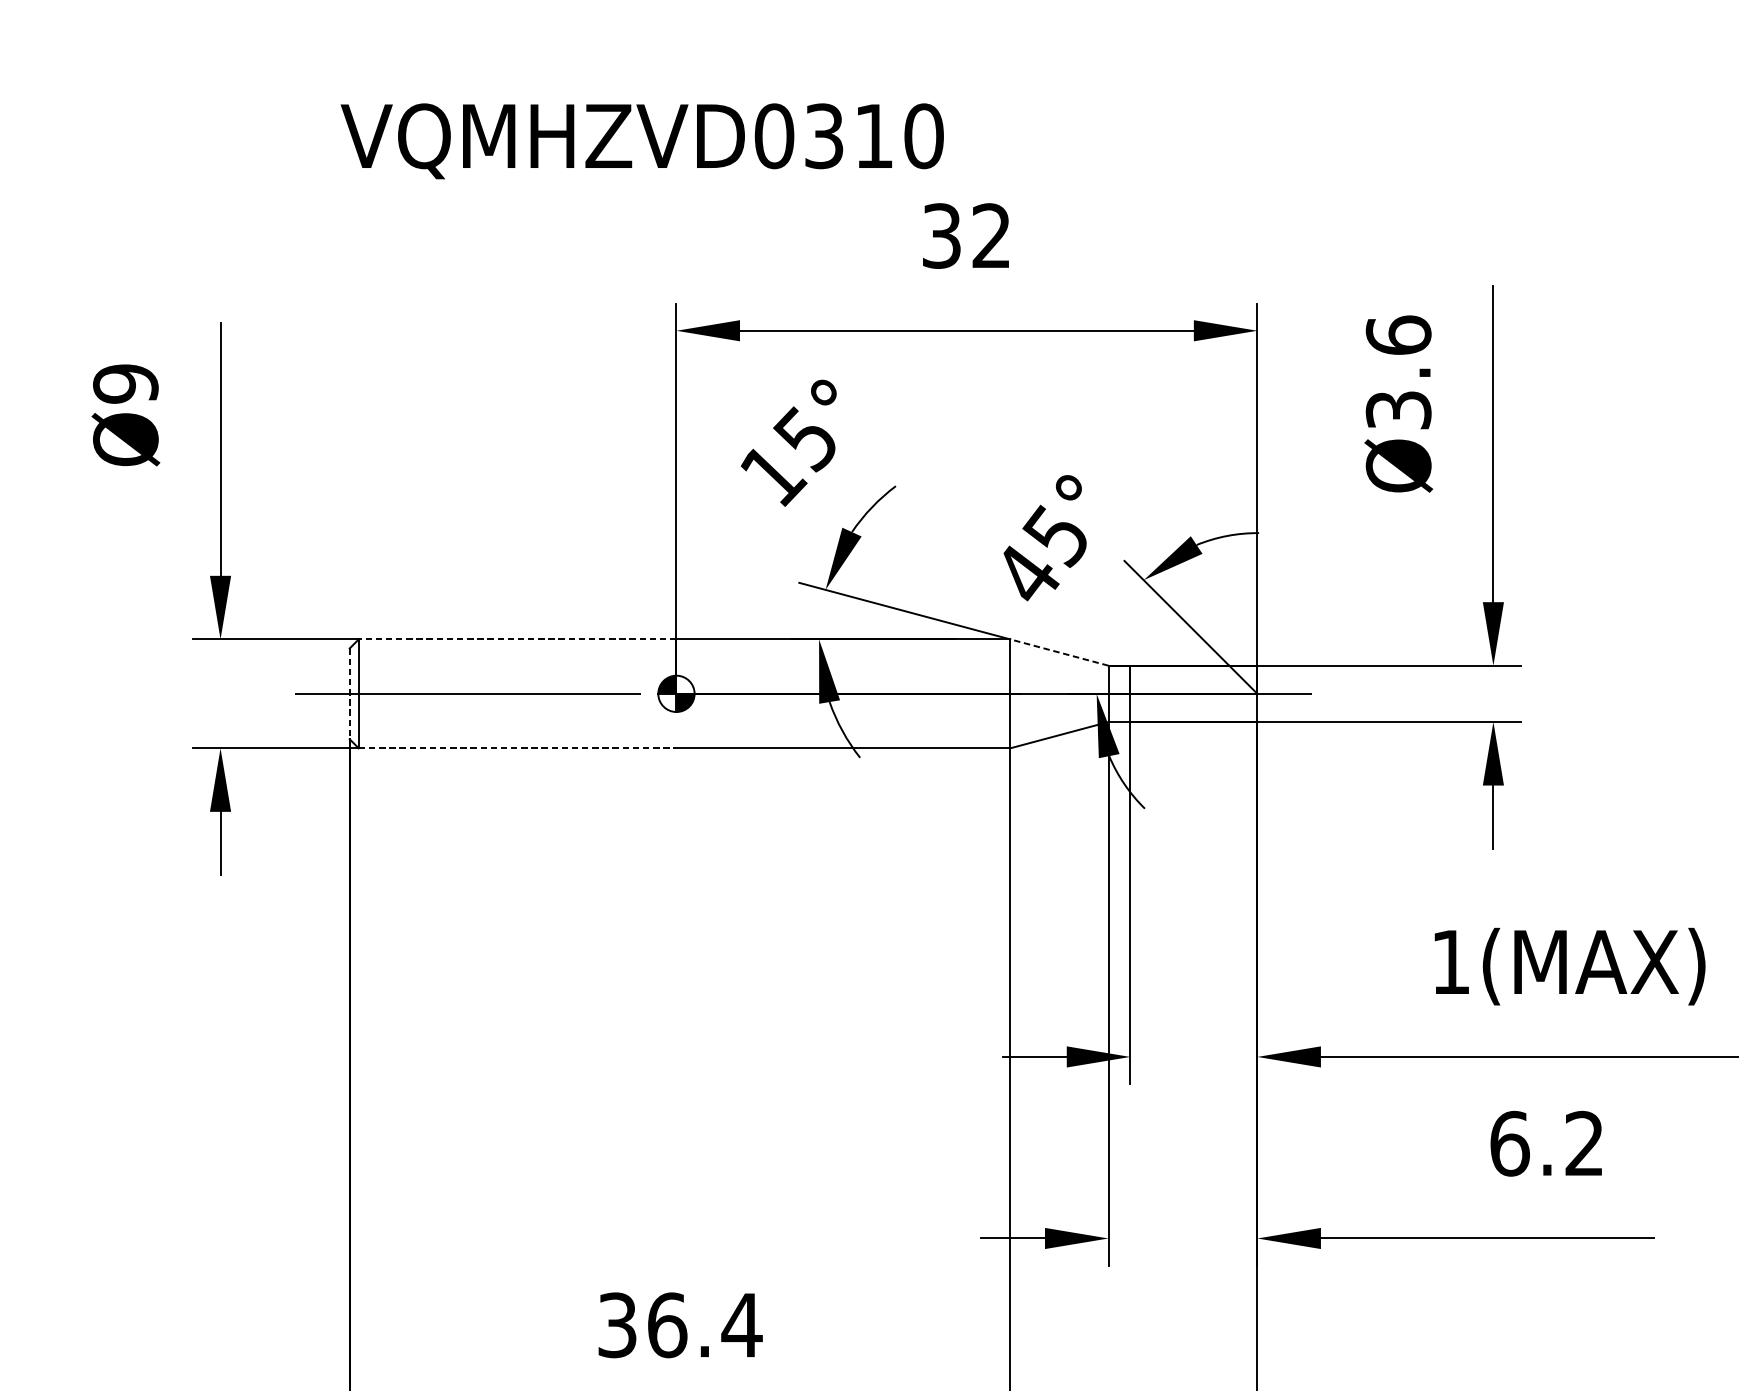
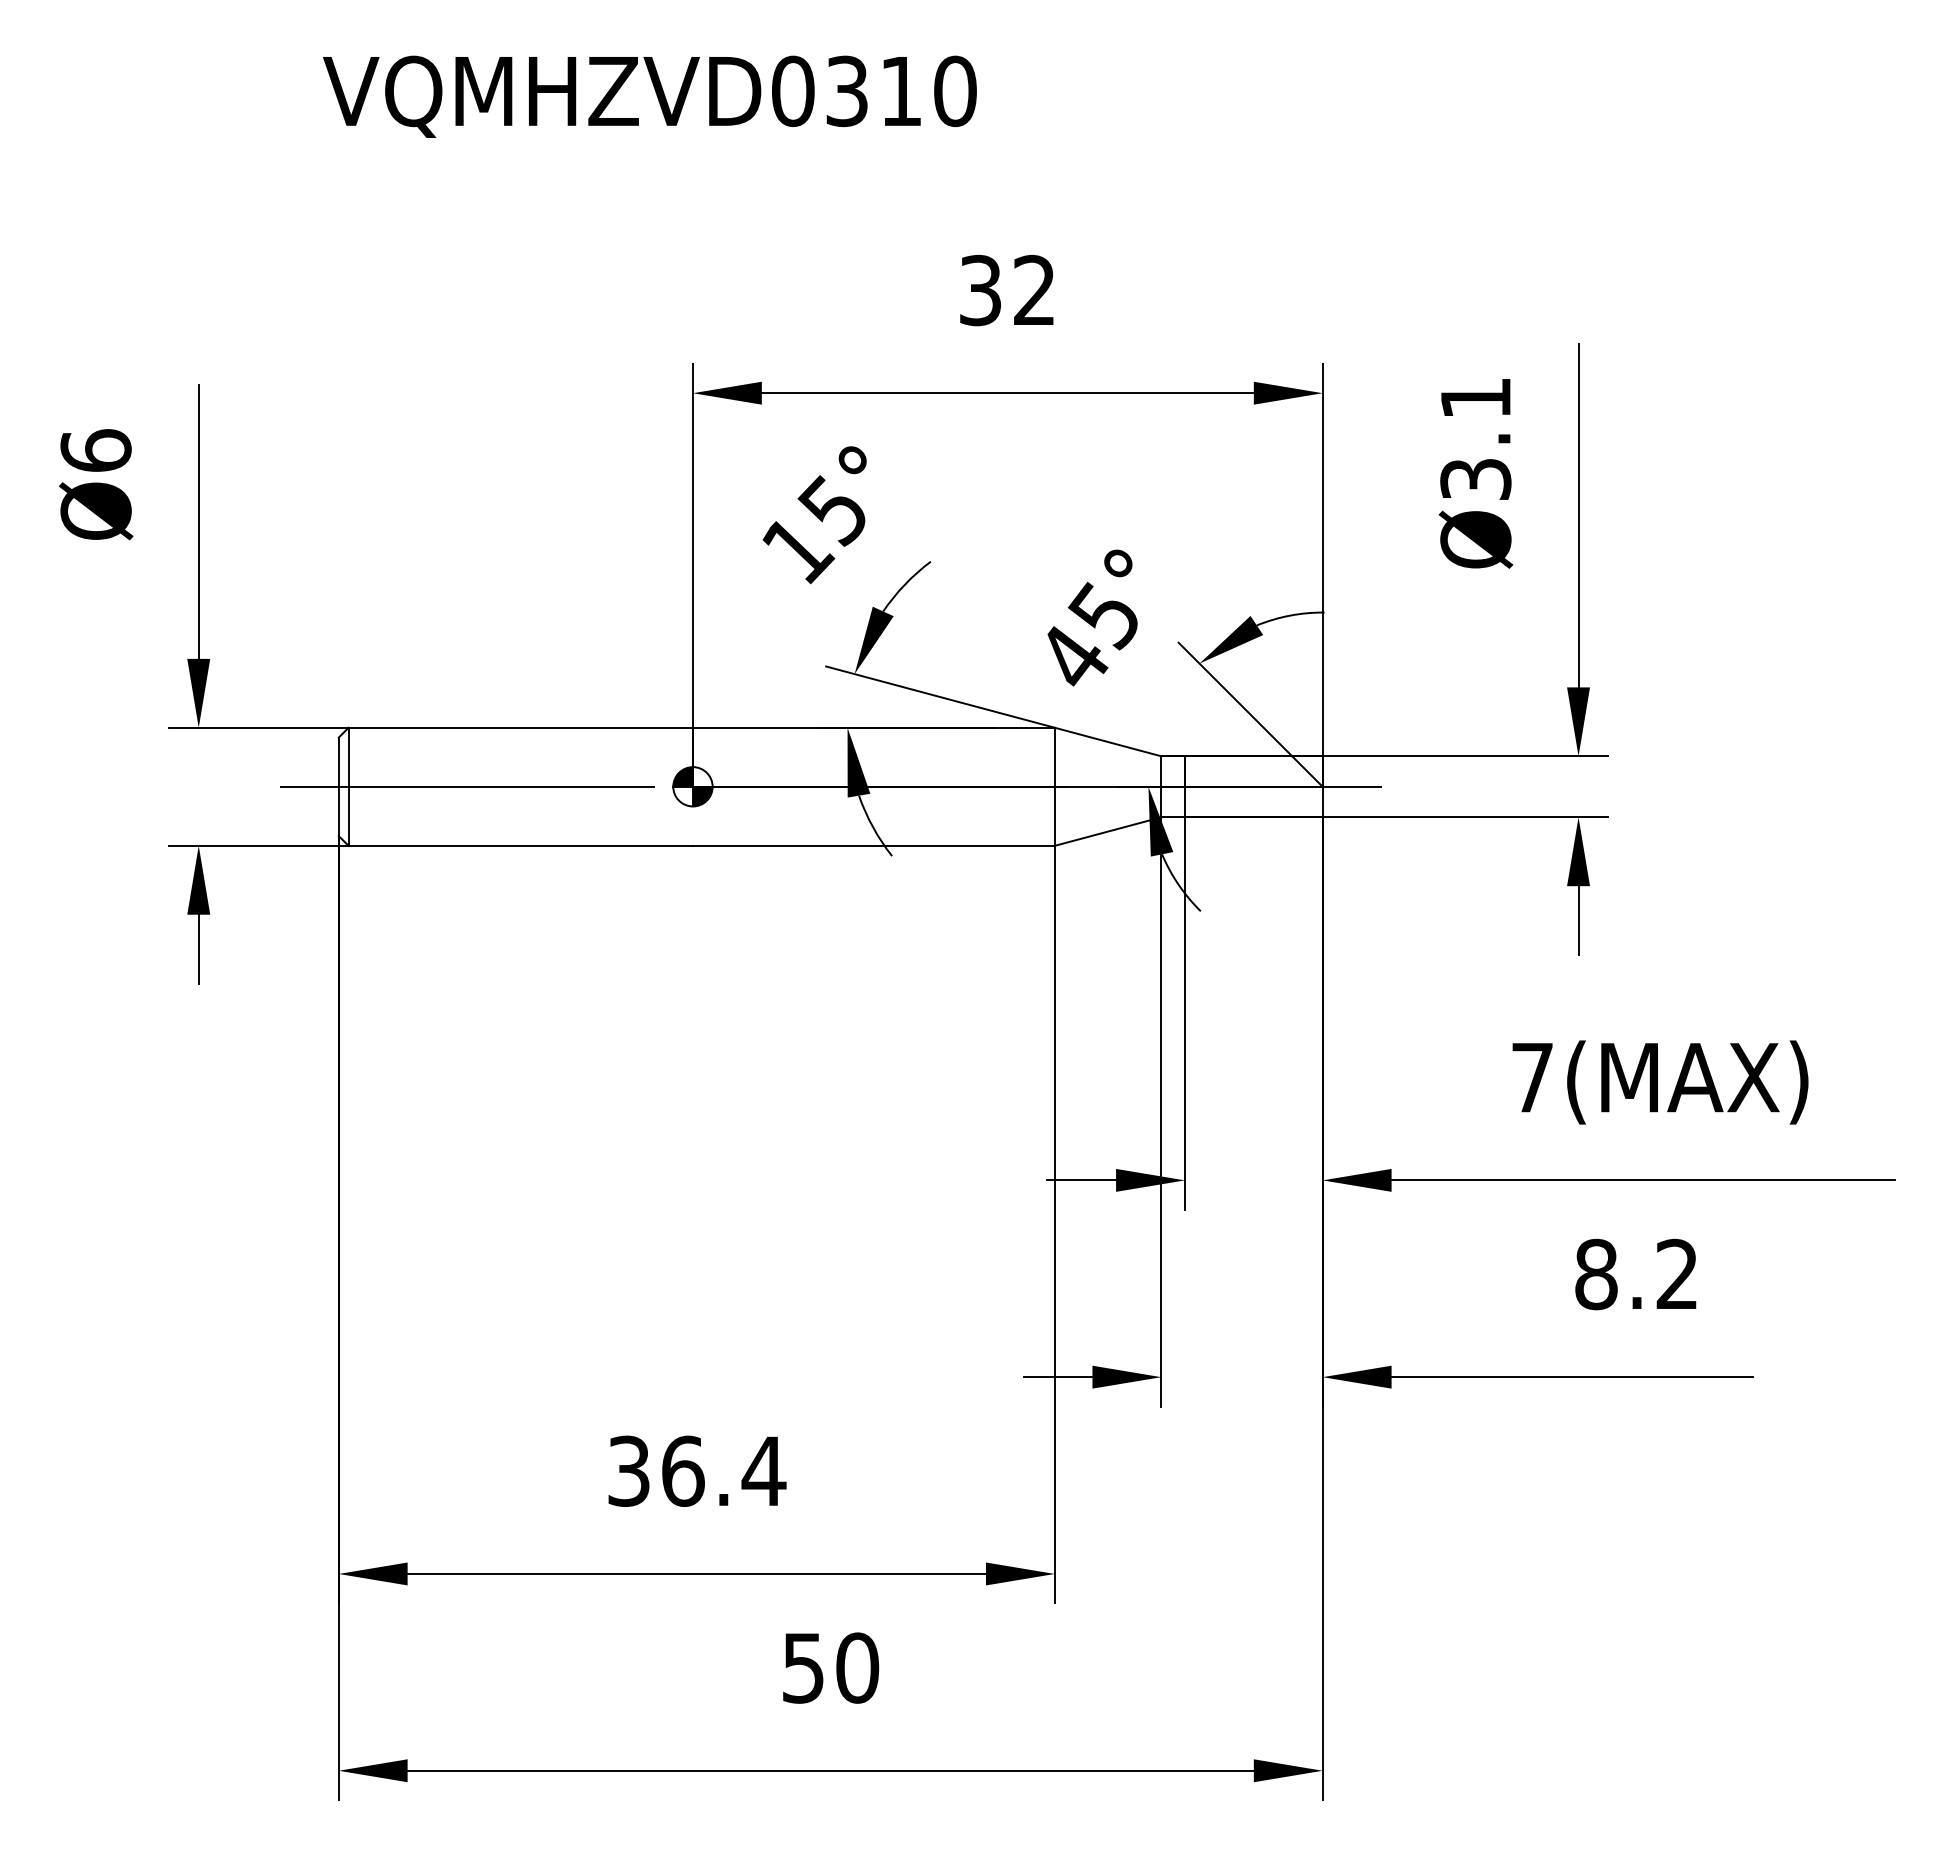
text: (641, 141) -> (649, 96), moved
text: (1398, 334) -> (1475, 397), Ø3.6 -> Ø3.1
text: (125, 383) -> (95, 450), Ø9 -> Ø6
line: (517, 639) -> (520, 727), dashed -> solid
line: (1058, 652) -> (1107, 741), dashed -> solid
line: (349, 694) -> (338, 787), dashed -> solid
line: (518, 748) -> (521, 845), dashed -> solid
text: (1450, 962) -> (1532, 1077), 1(MAX) -> 7(MAX)
text: (1509, 1143) -> (1596, 1274), 6.2 -> 8.2

